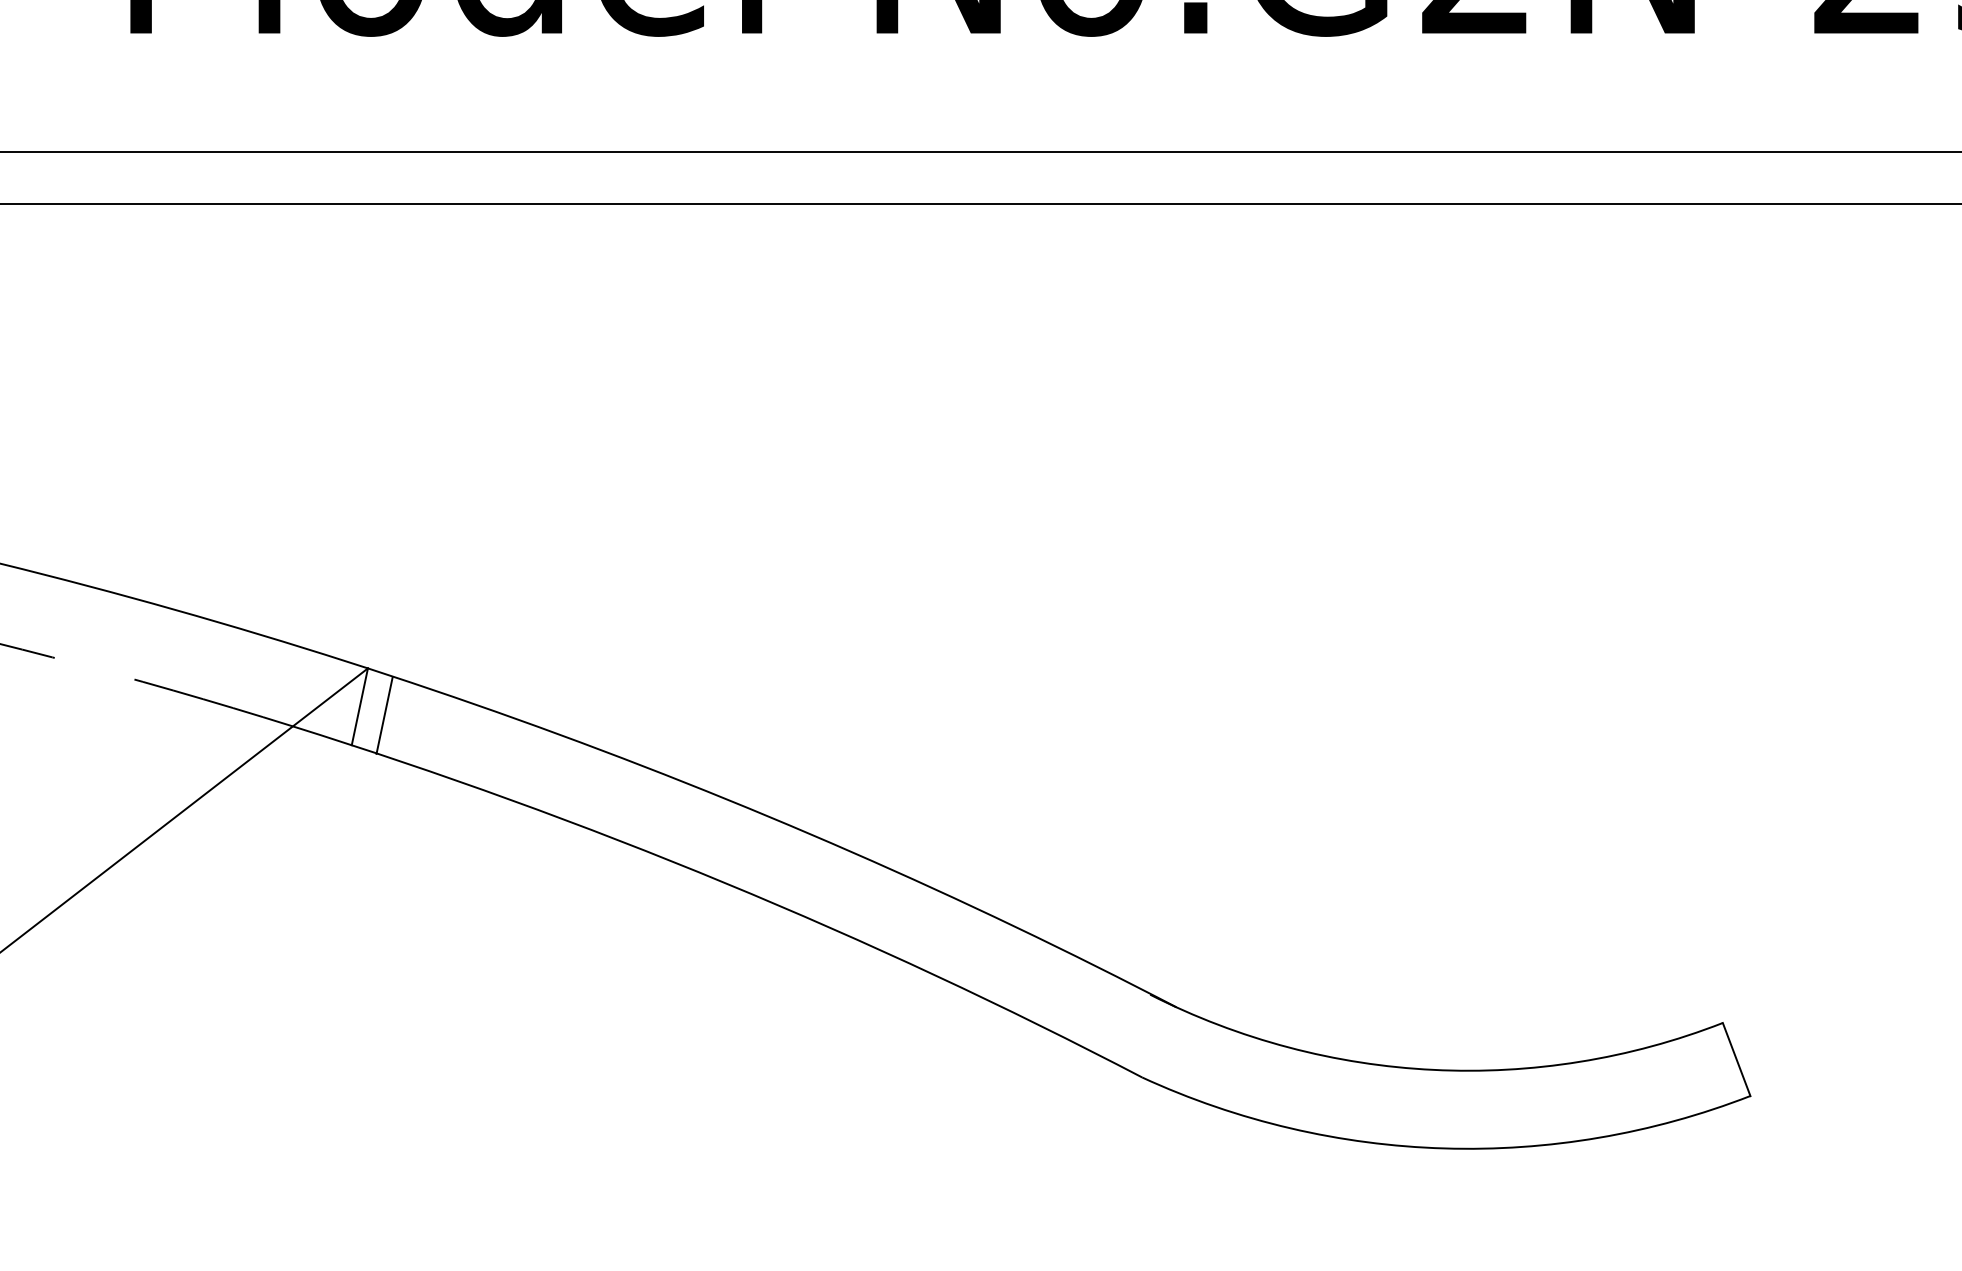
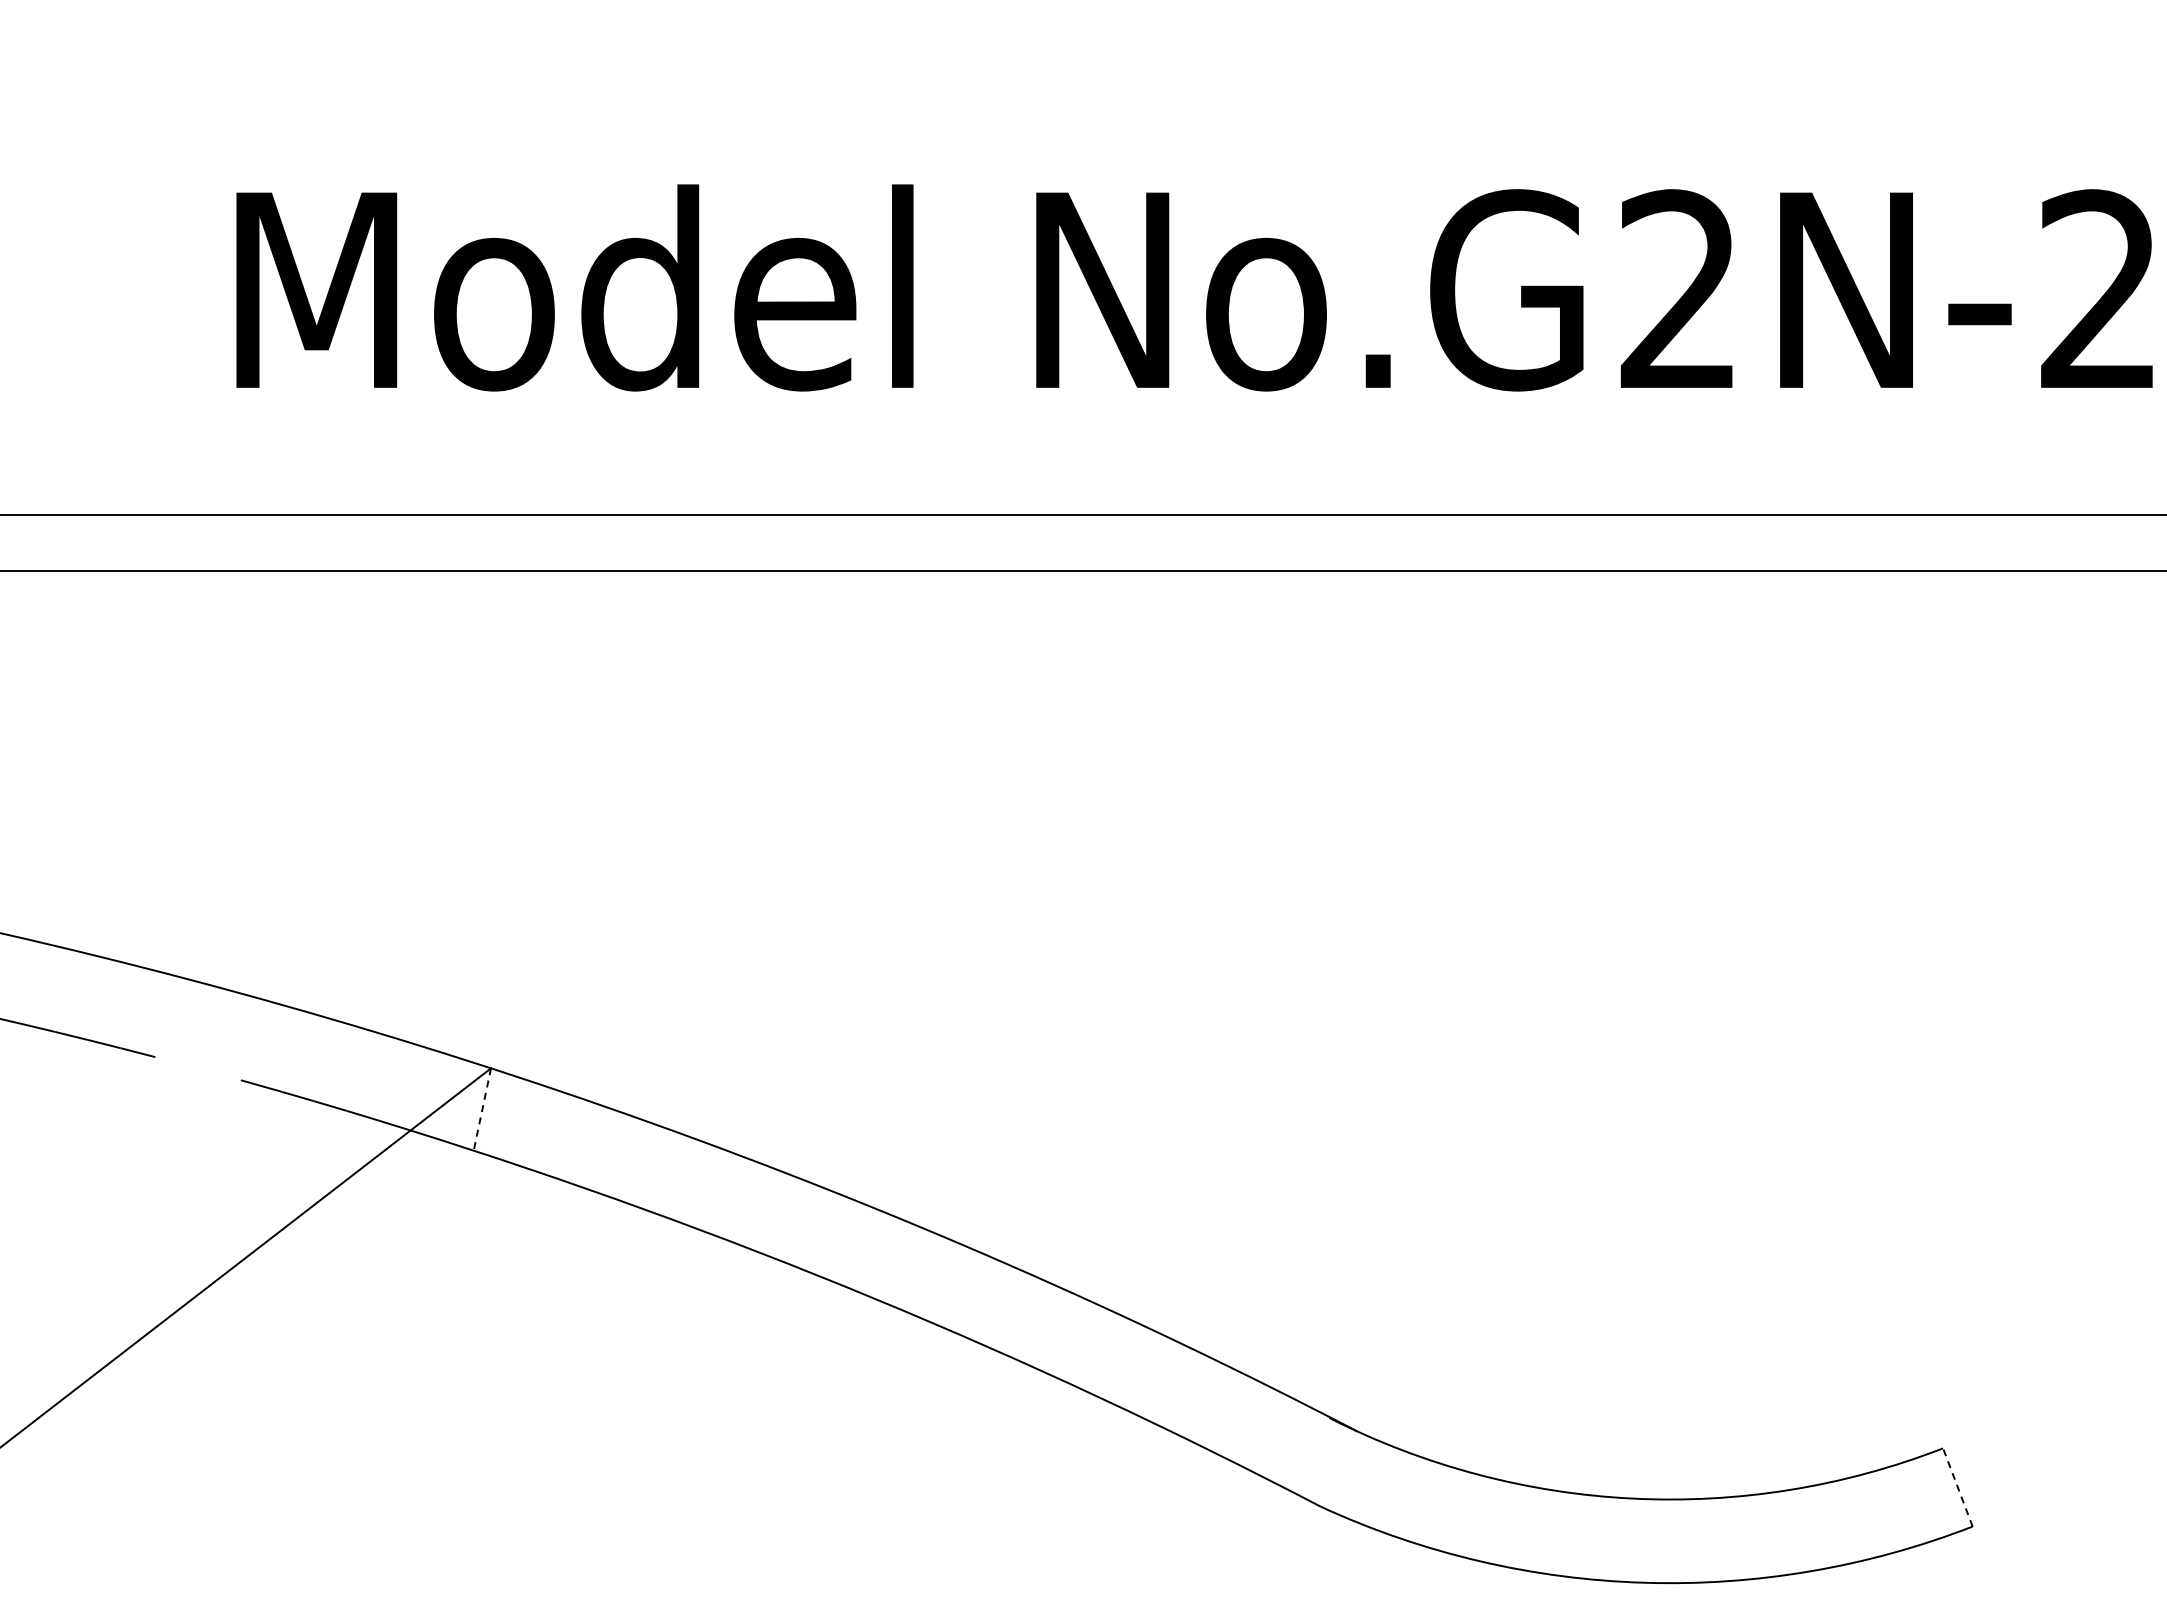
line: (359, 706) -> (482, 1109), solid -> dashed
line: (384, 715) -> (508, 1118), removed
line: (1736, 1059) -> (1957, 1487), solid -> dashed

